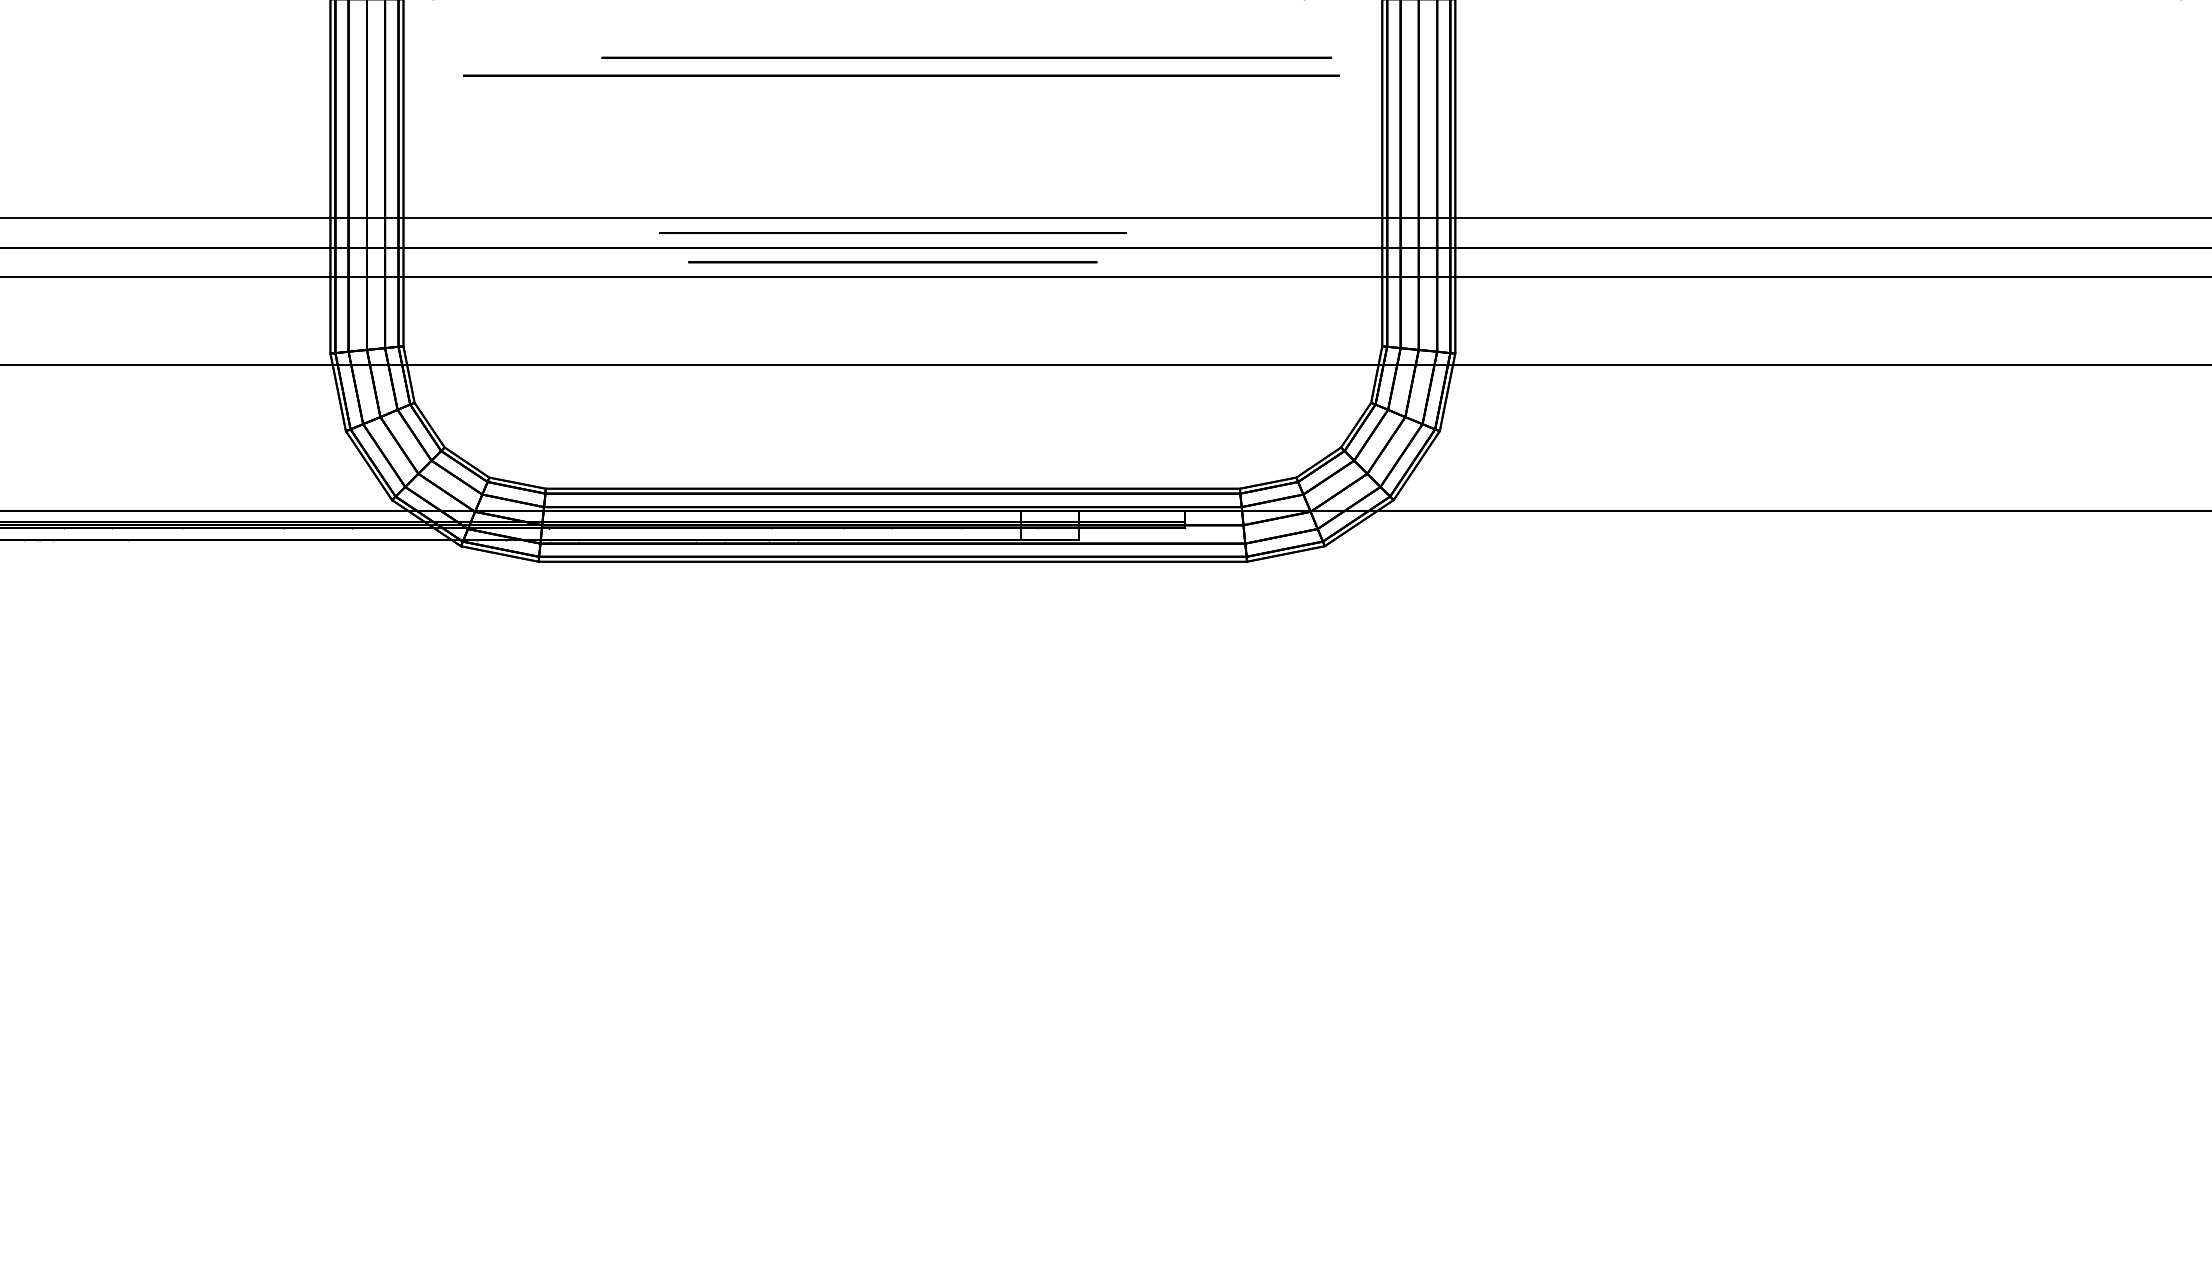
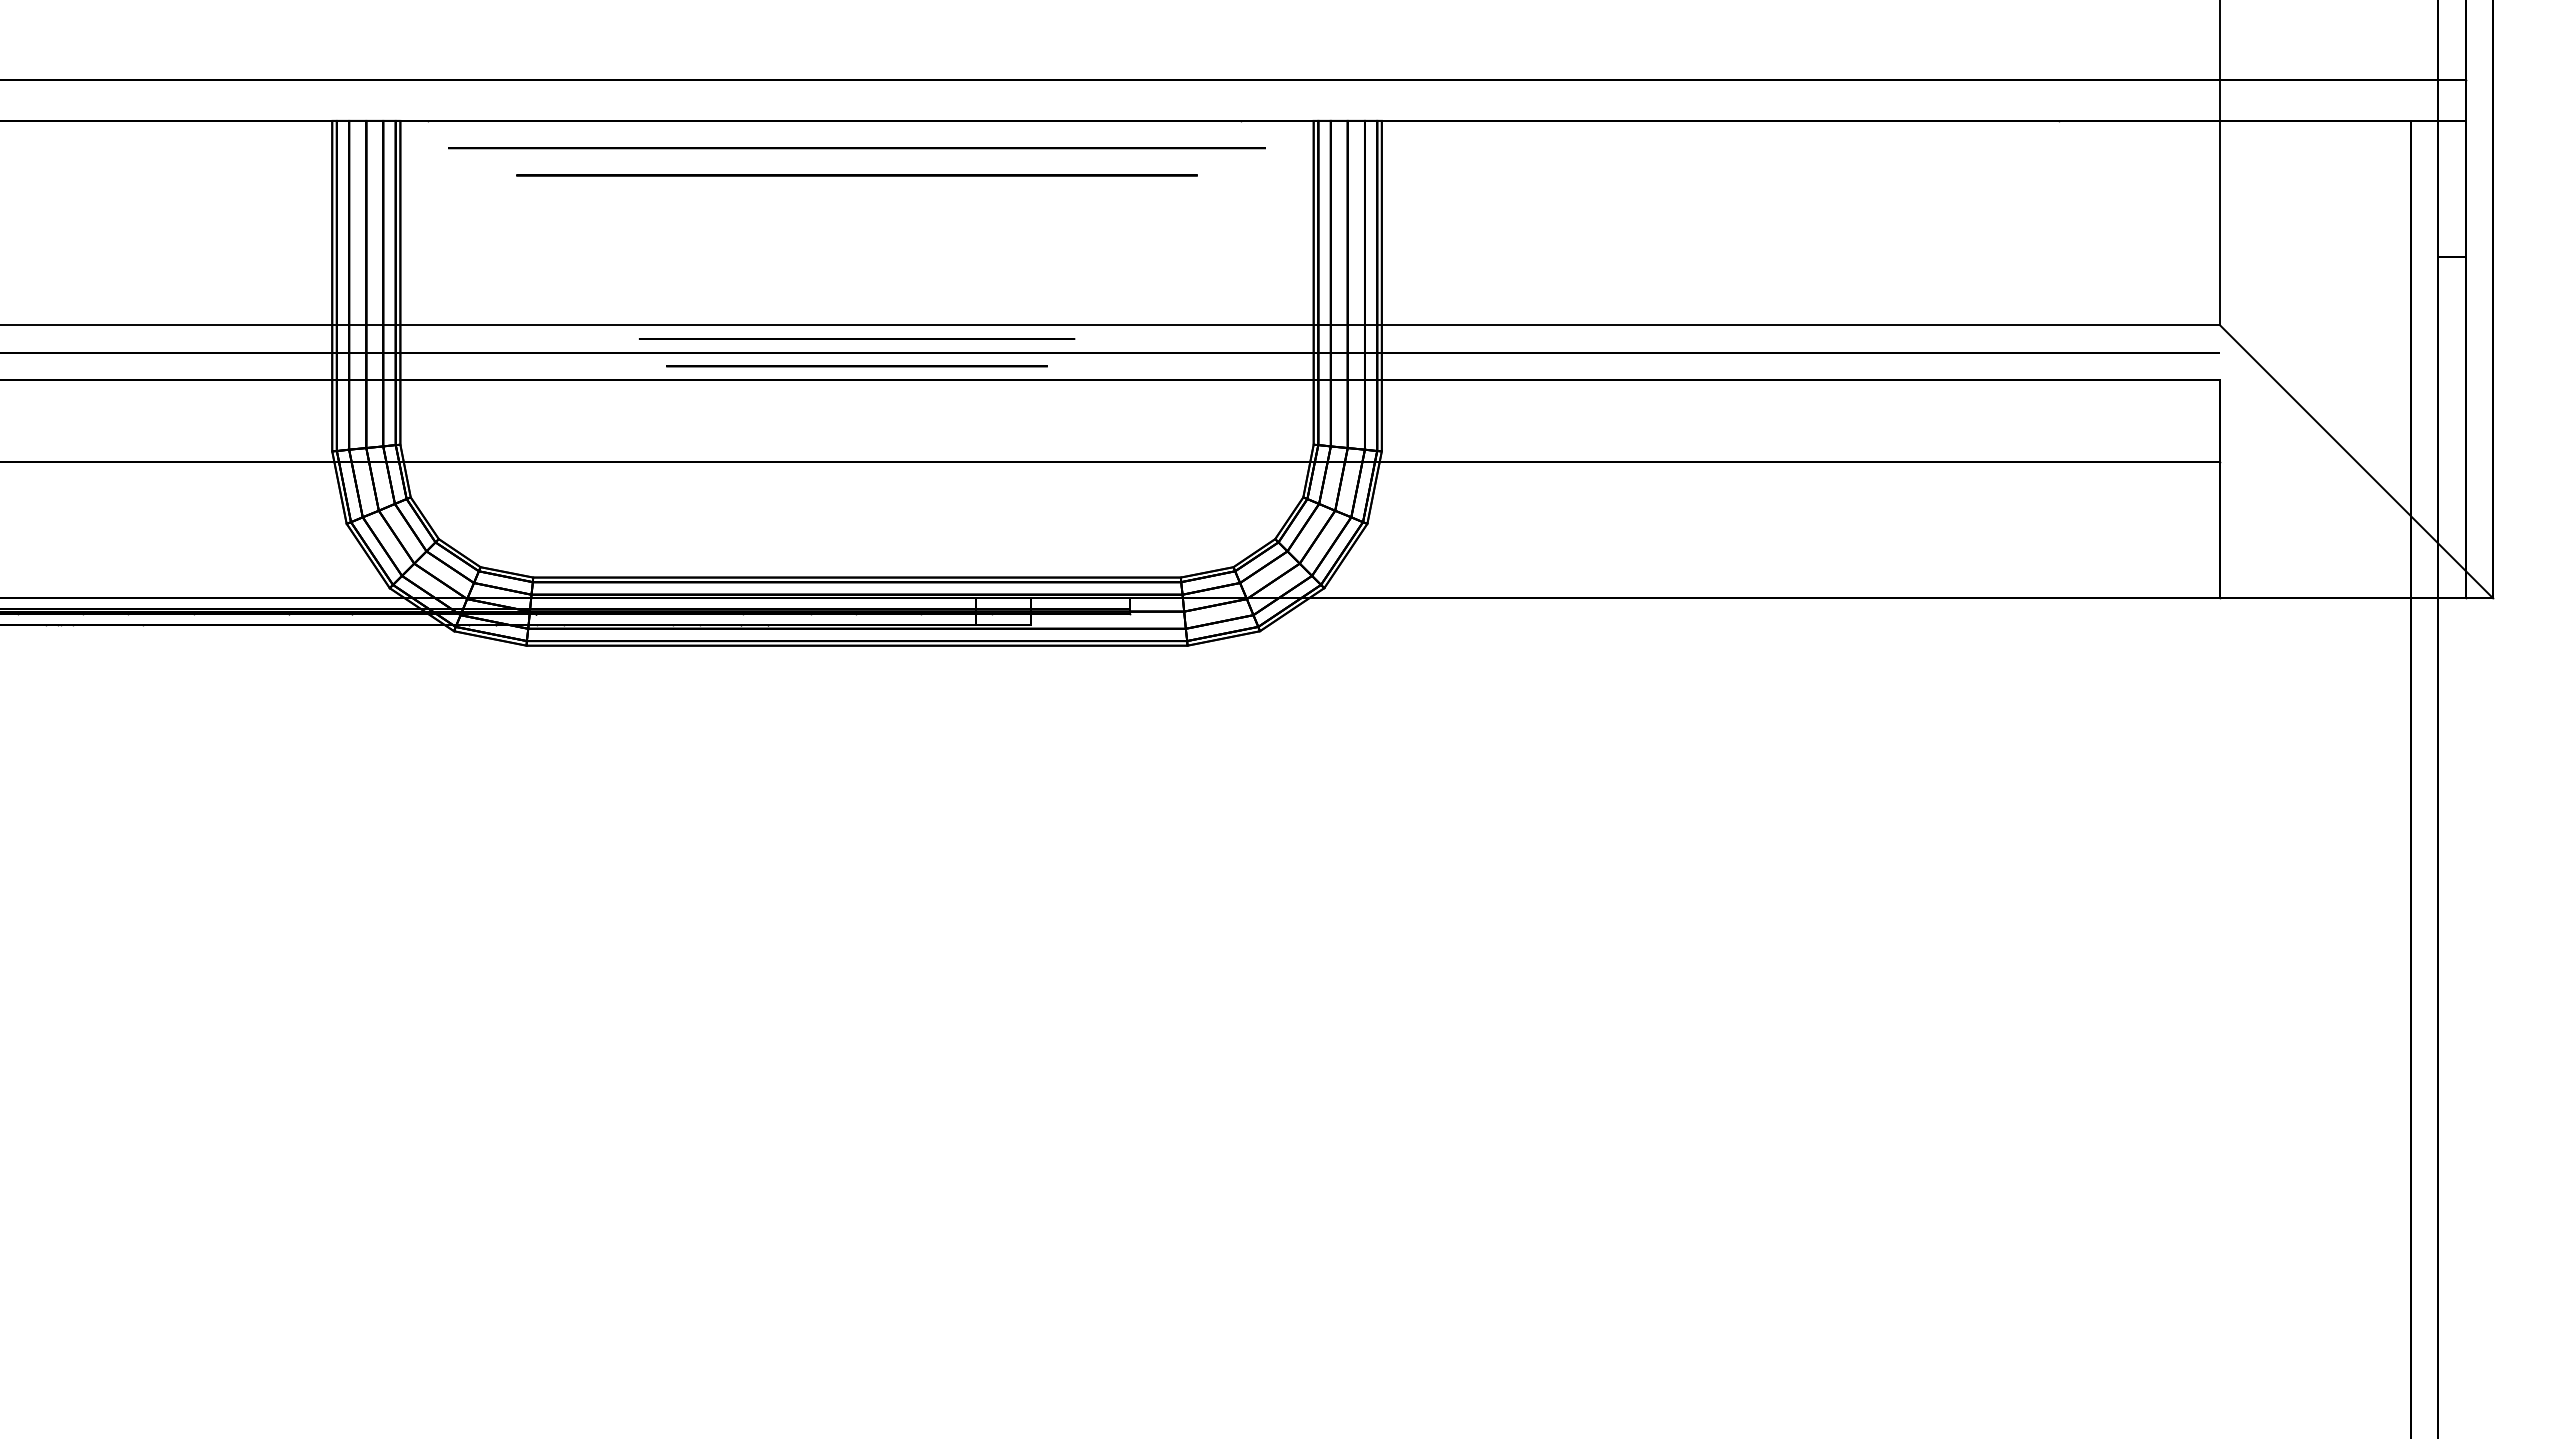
circle: (966, 57) -> (856, 175), moved
circle: (900, 76) -> (856, 148), moved

